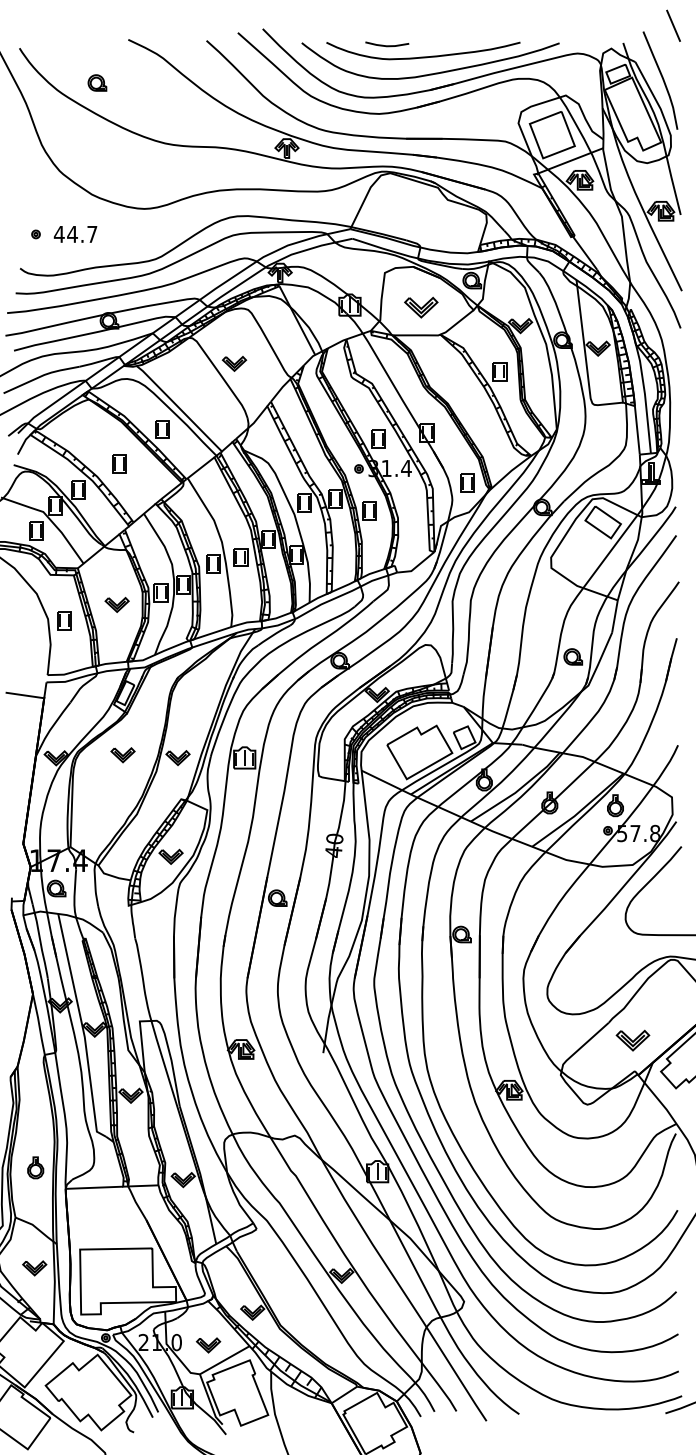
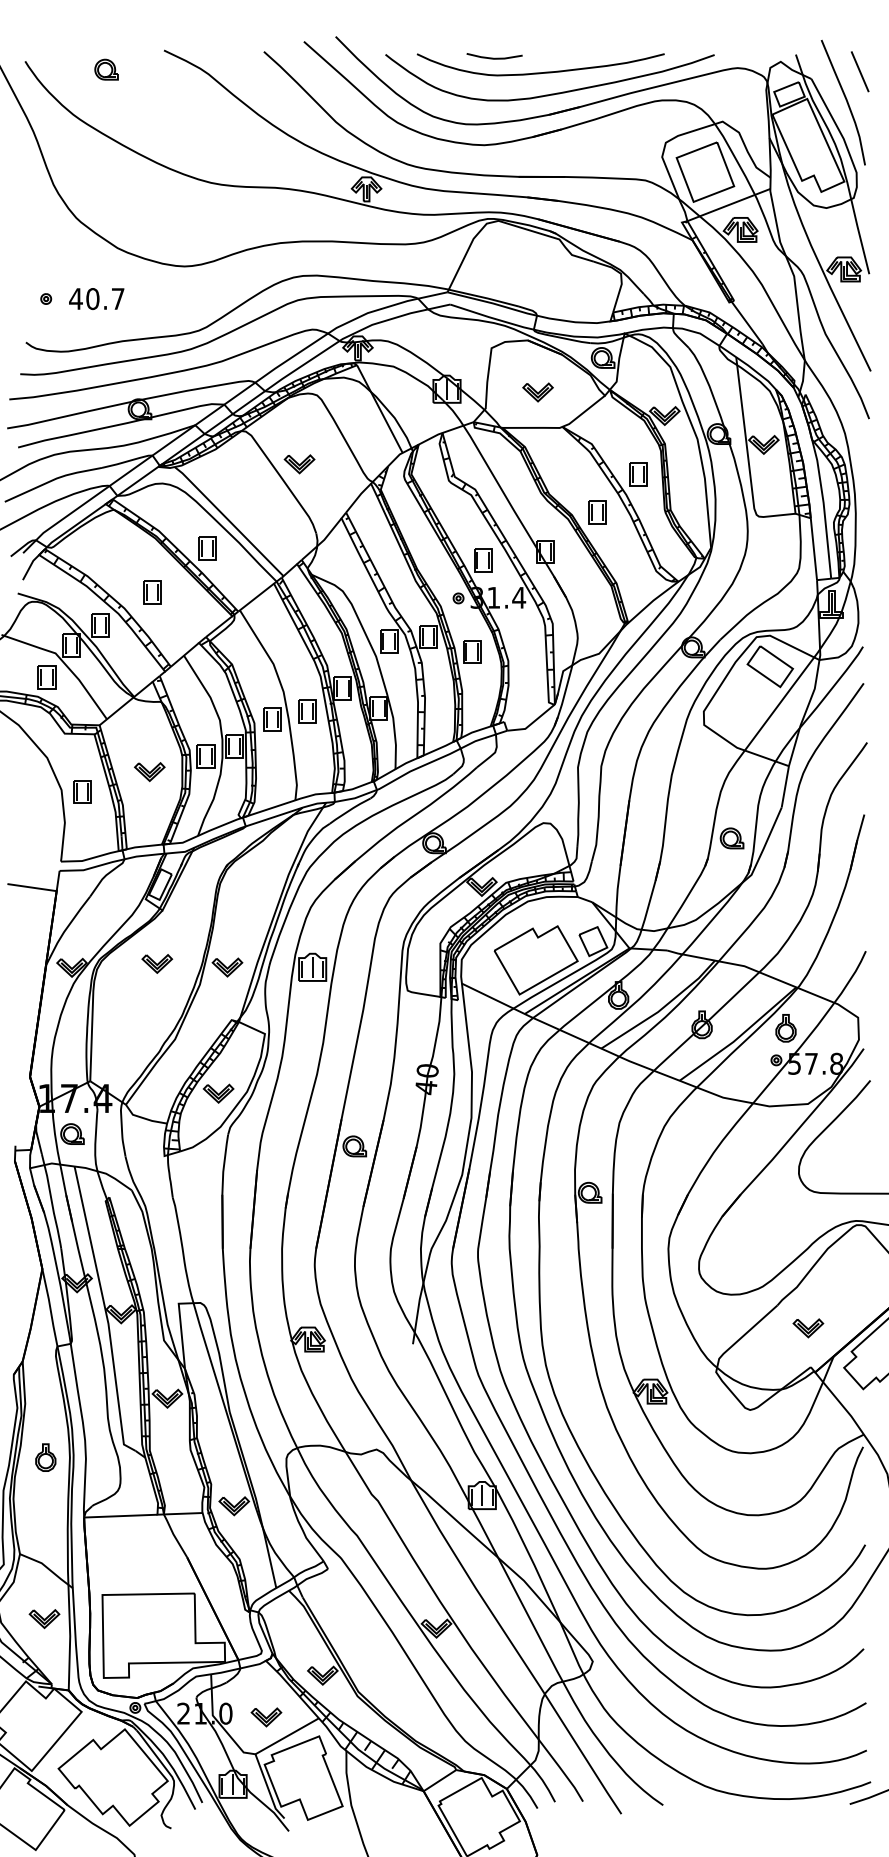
line: (673, 25) -> (859, 71), moved
part: (97, 82) -> (106, 69), moved
text: (72, 234) -> (92, 299), 44.7 -> 40.7
part: (420, 307) -> (537, 392), size x0.71
part: (467, 483) -> (597, 512), moved
part: (633, 1040) -> (808, 1328), size x0.71
part: (35, 1167) -> (45, 1457), moved

